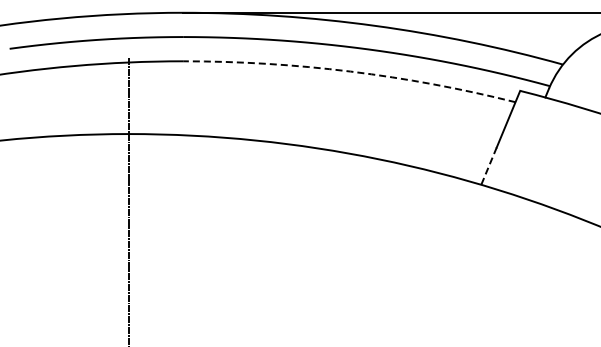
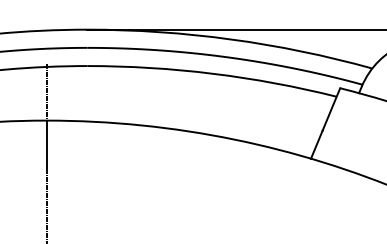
arc: (350, 71) -> (212, 73), dashed -> solid
line: (488, 166) -> (316, 144), dashed -> solid

